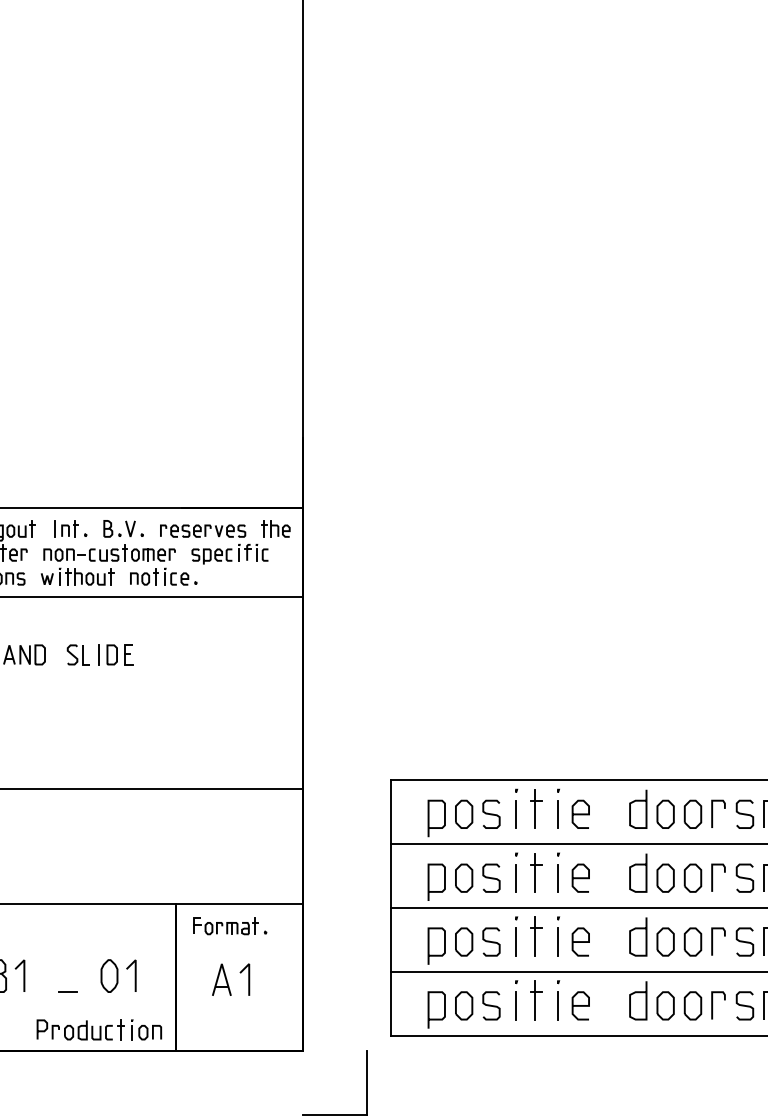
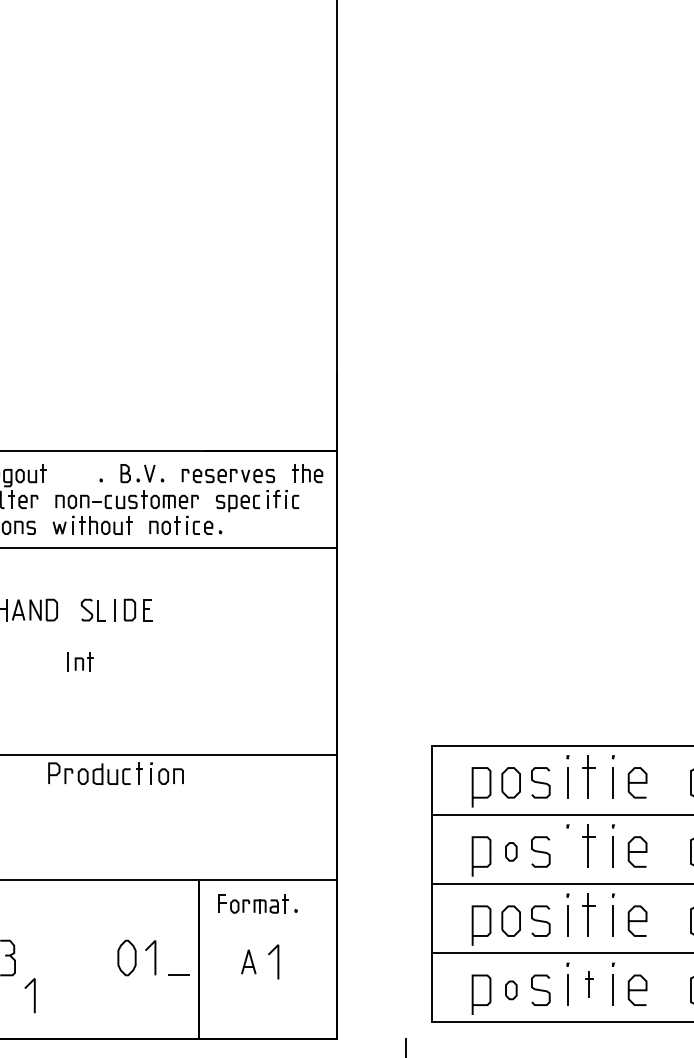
part: (66, 528) -> (80, 661), moved
part: (464, 877) -> (511, 851), size x0.6
line: (516, 877) -> (567, 851), removed
line: (23, 975) -> (33, 995), moved
part: (221, 979) -> (248, 961), size x0.7
line: (67, 991) -> (179, 974), moved
part: (536, 1000) -> (589, 984), size x0.6
part: (464, 1005) -> (511, 989), size x0.6
part: (99, 1029) -> (116, 773), moved

